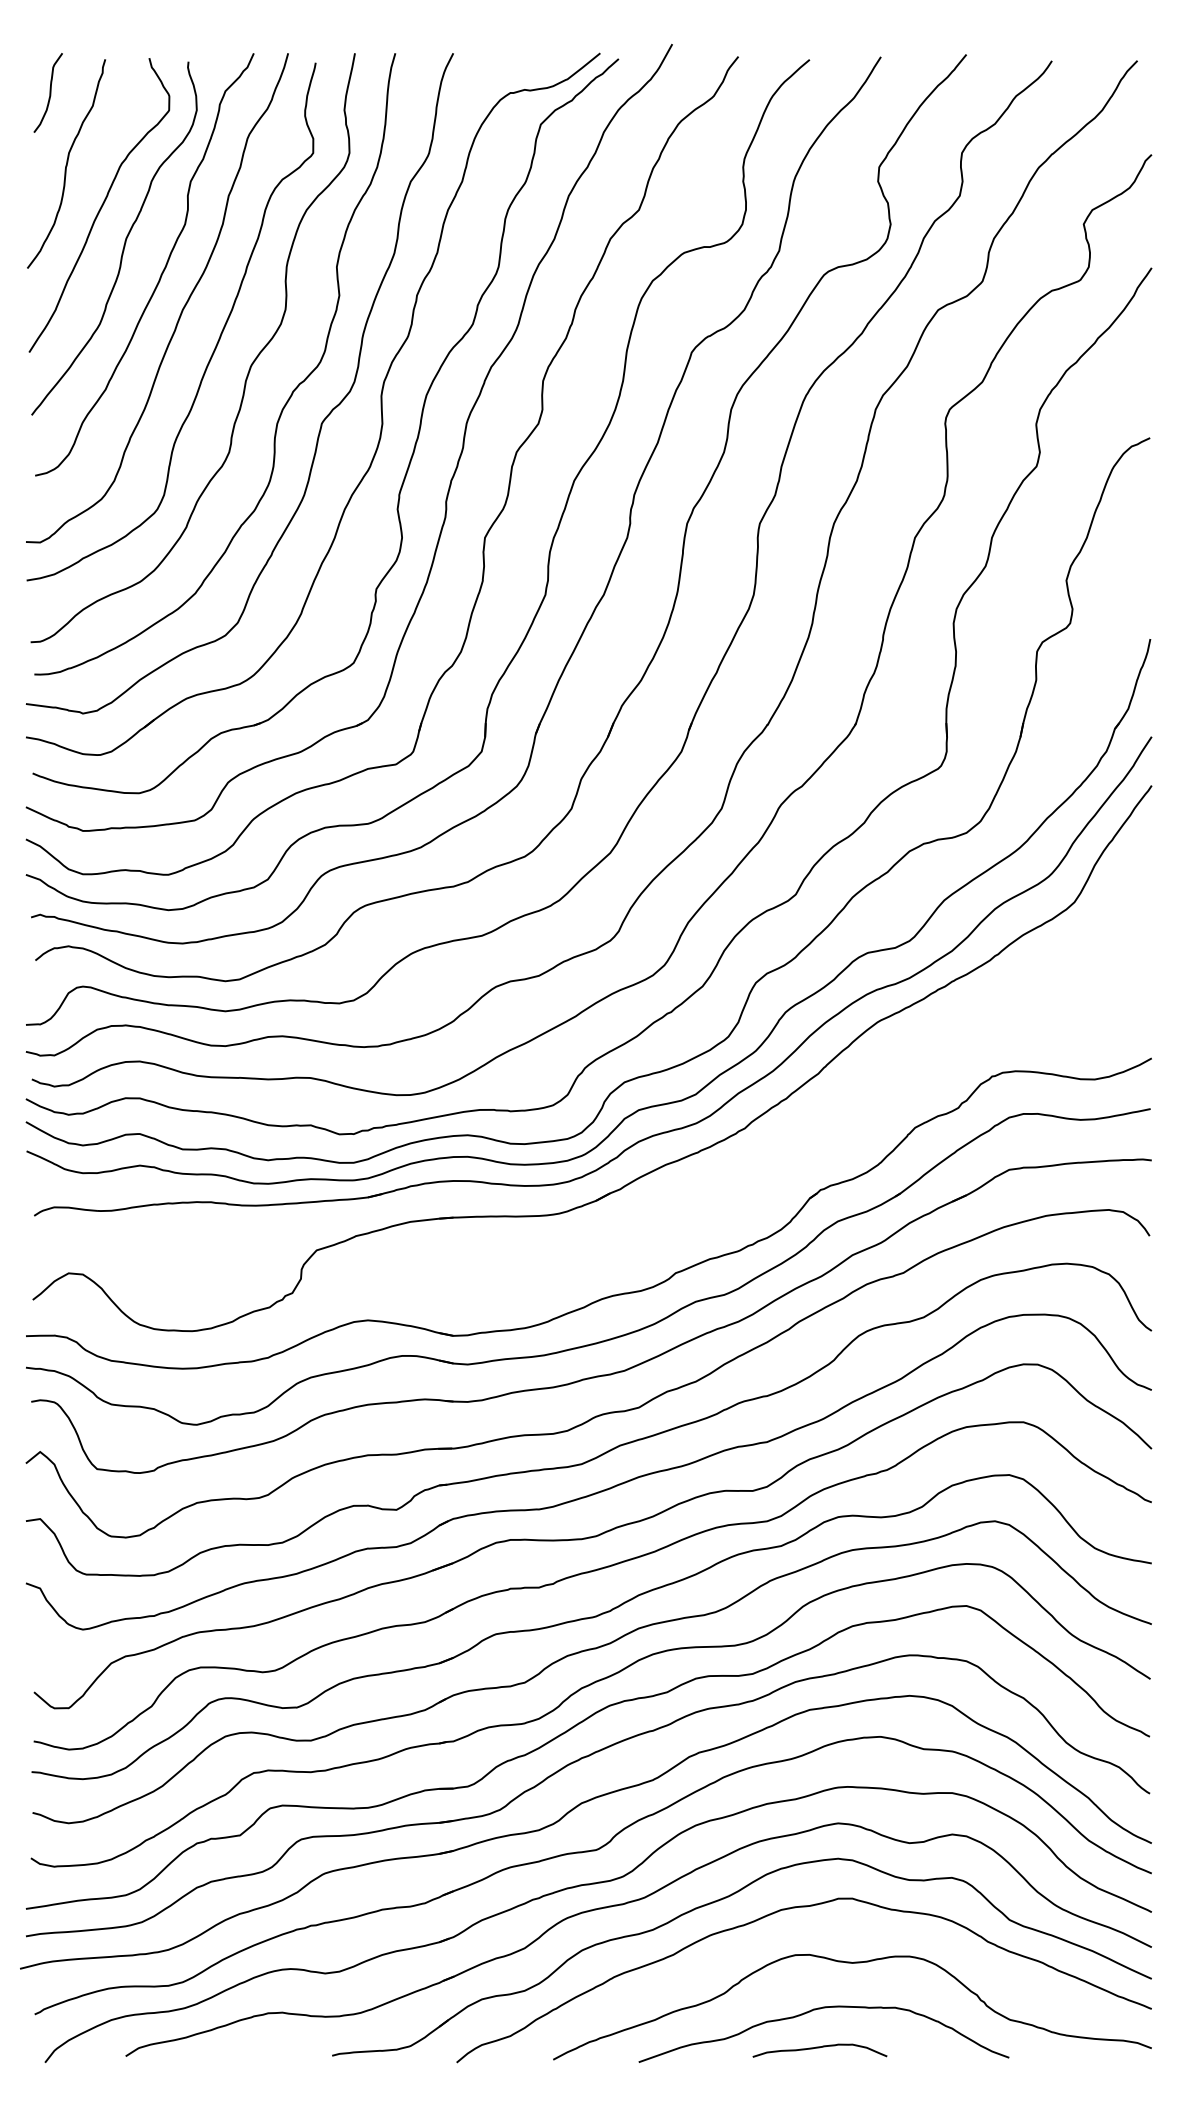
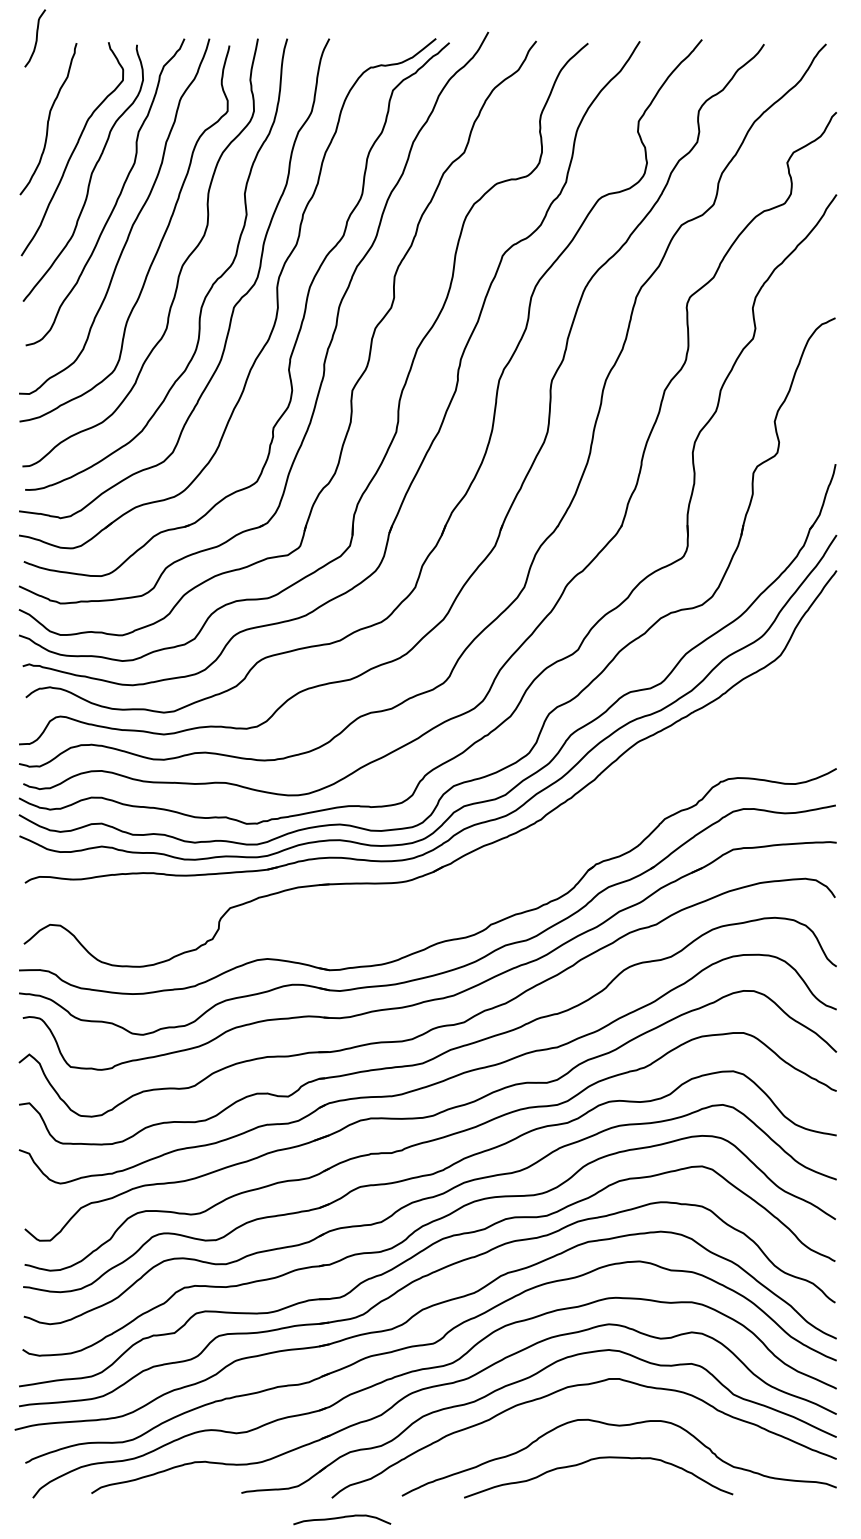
curve: (49, 92) -> (36, 38), moved
curve: (819, 2048) -> (341, 1518), moved

